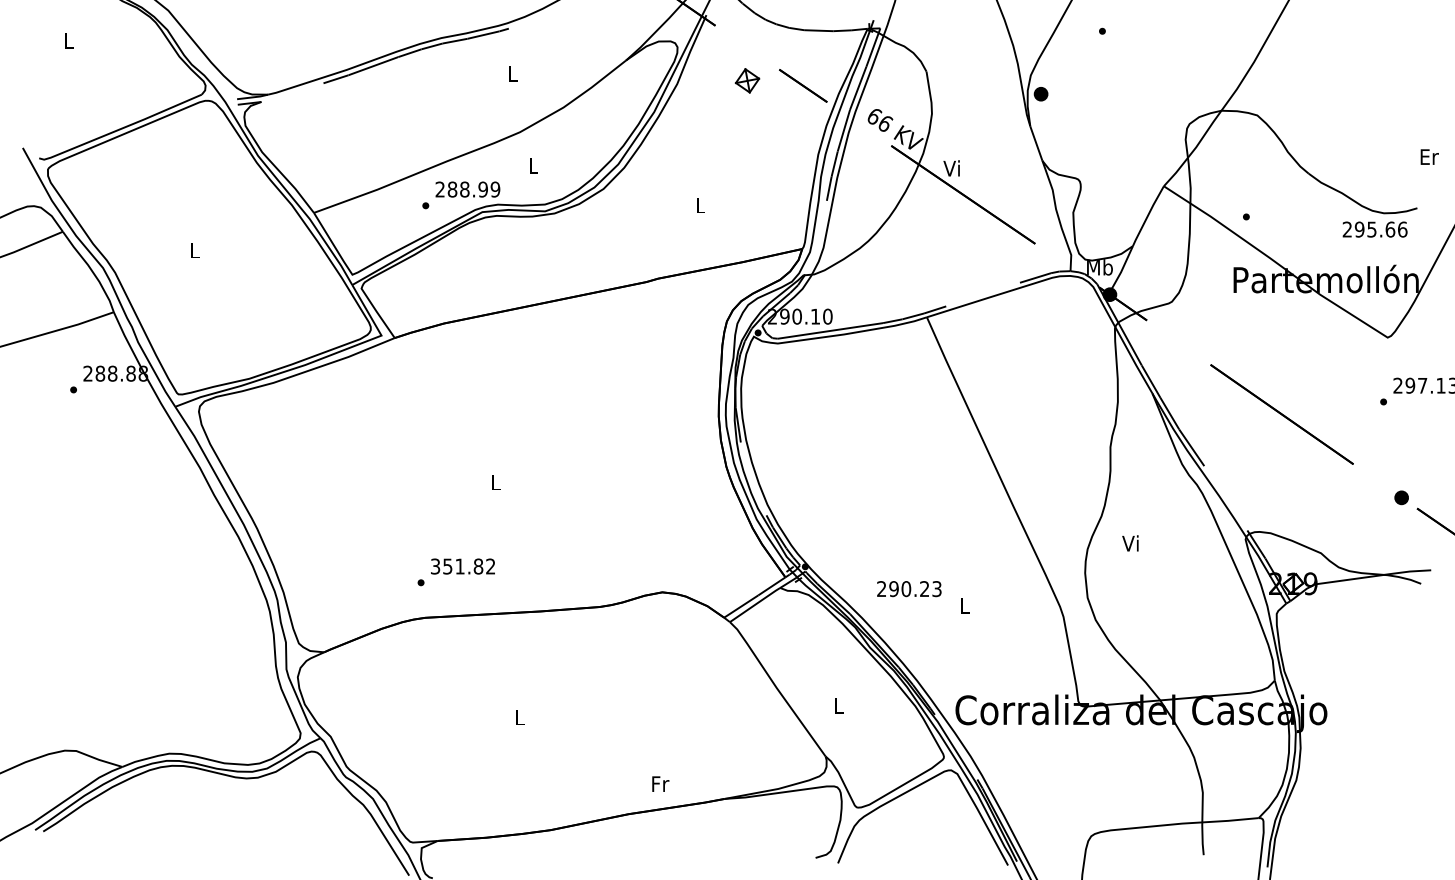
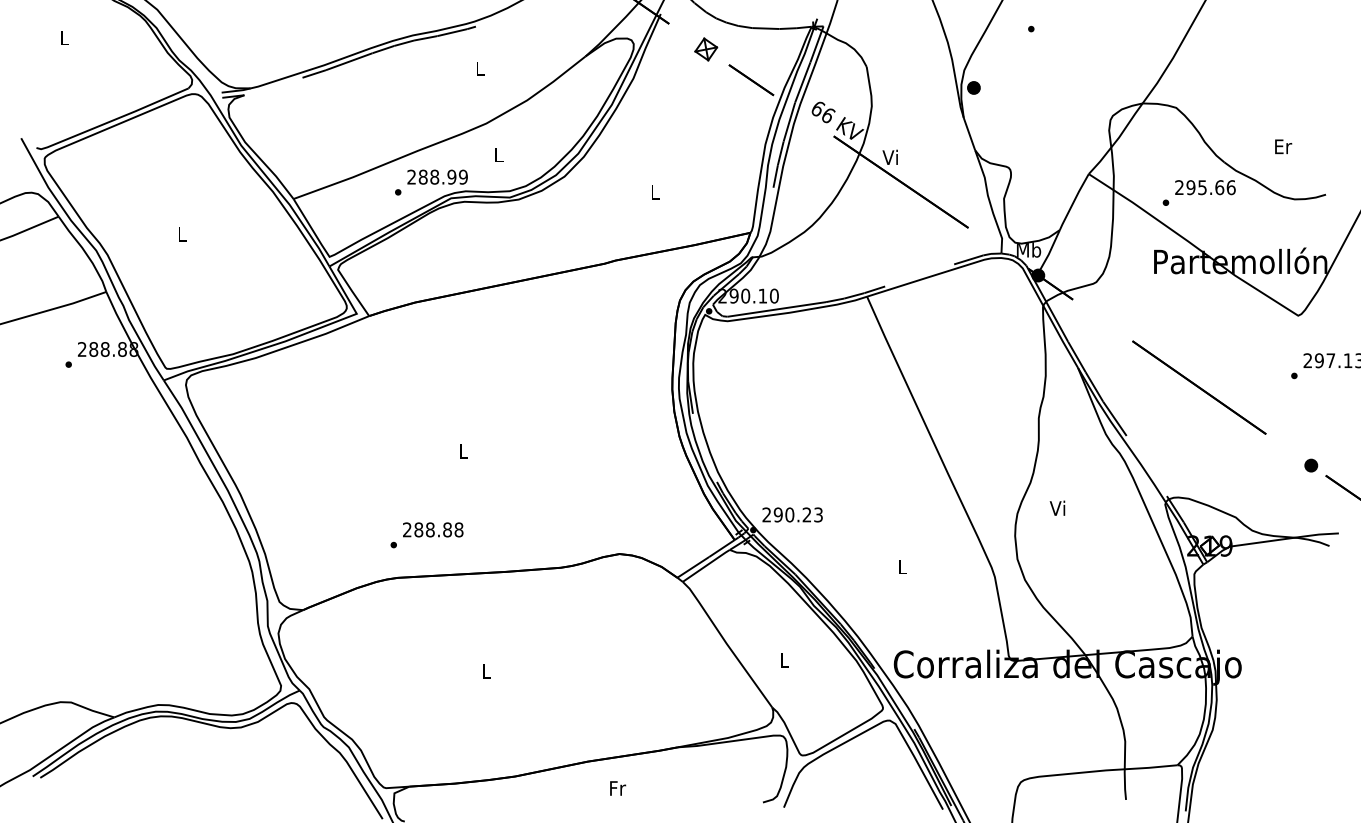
part: (747, 80) -> (706, 49), moved
text: (1429, 156) -> (1283, 146), moved
text: (1375, 229) -> (1205, 187), moved
text: (463, 566) -> (433, 529), 351.82 -> 288.88
text: (909, 588) -> (792, 514), moved
text: (661, 784) -> (618, 788), moved

